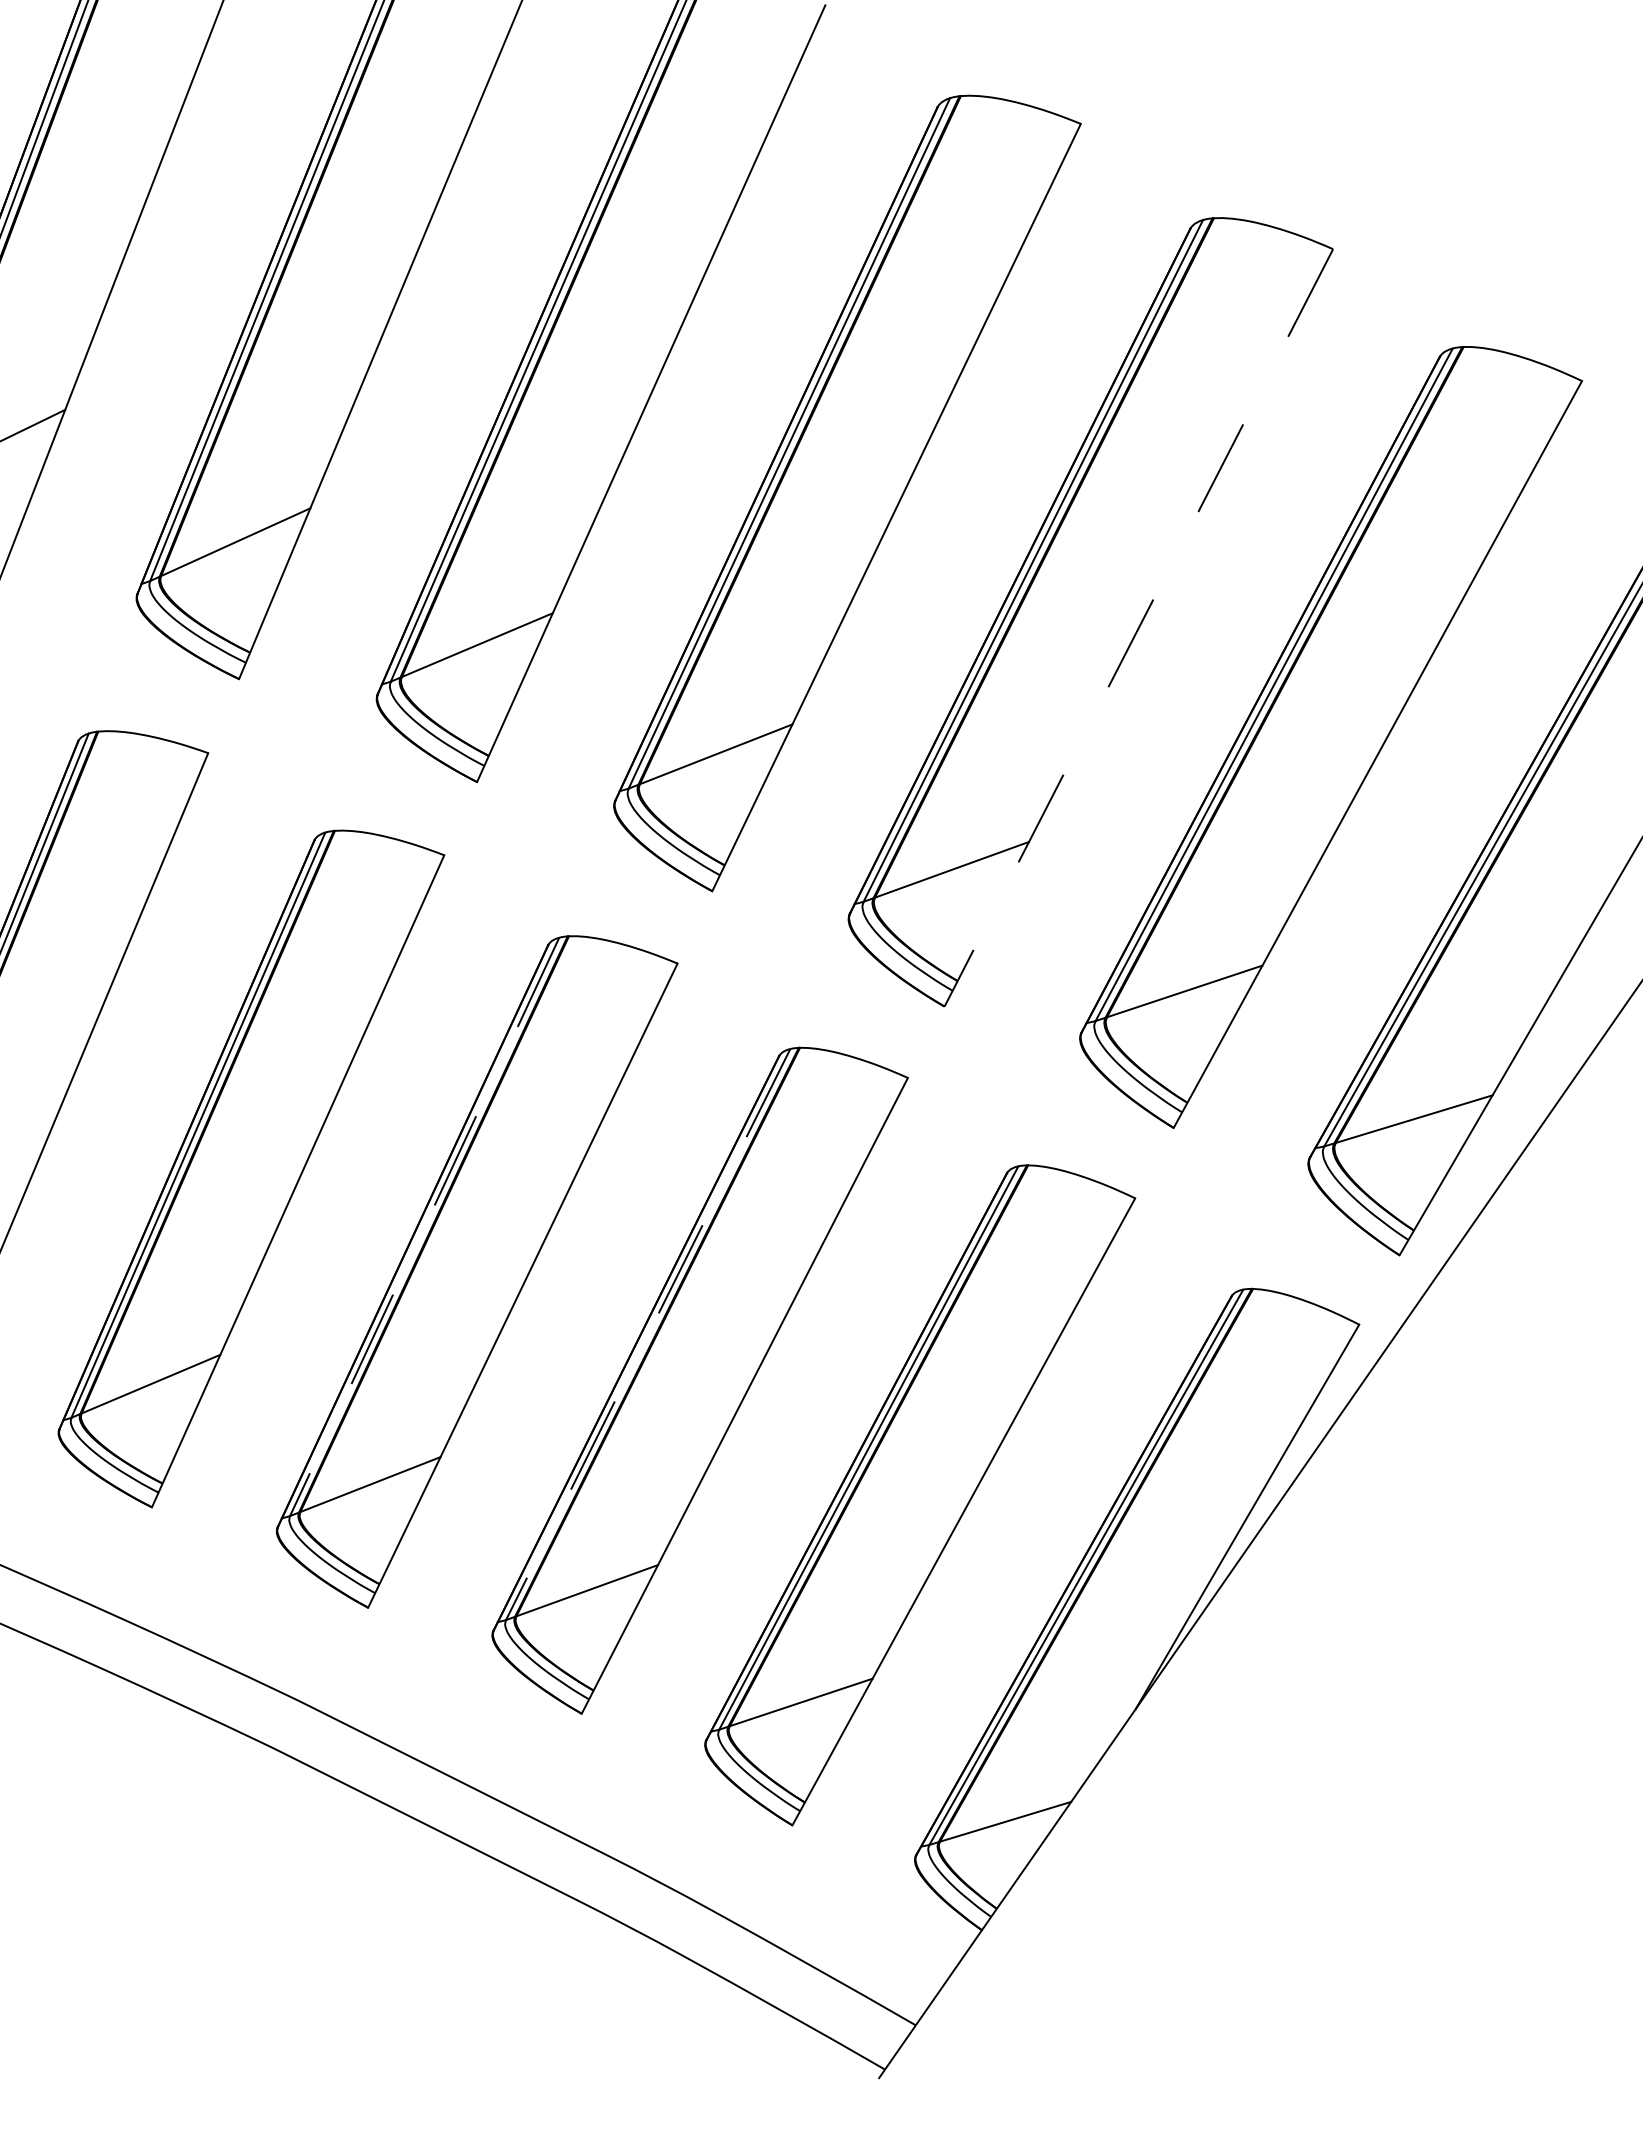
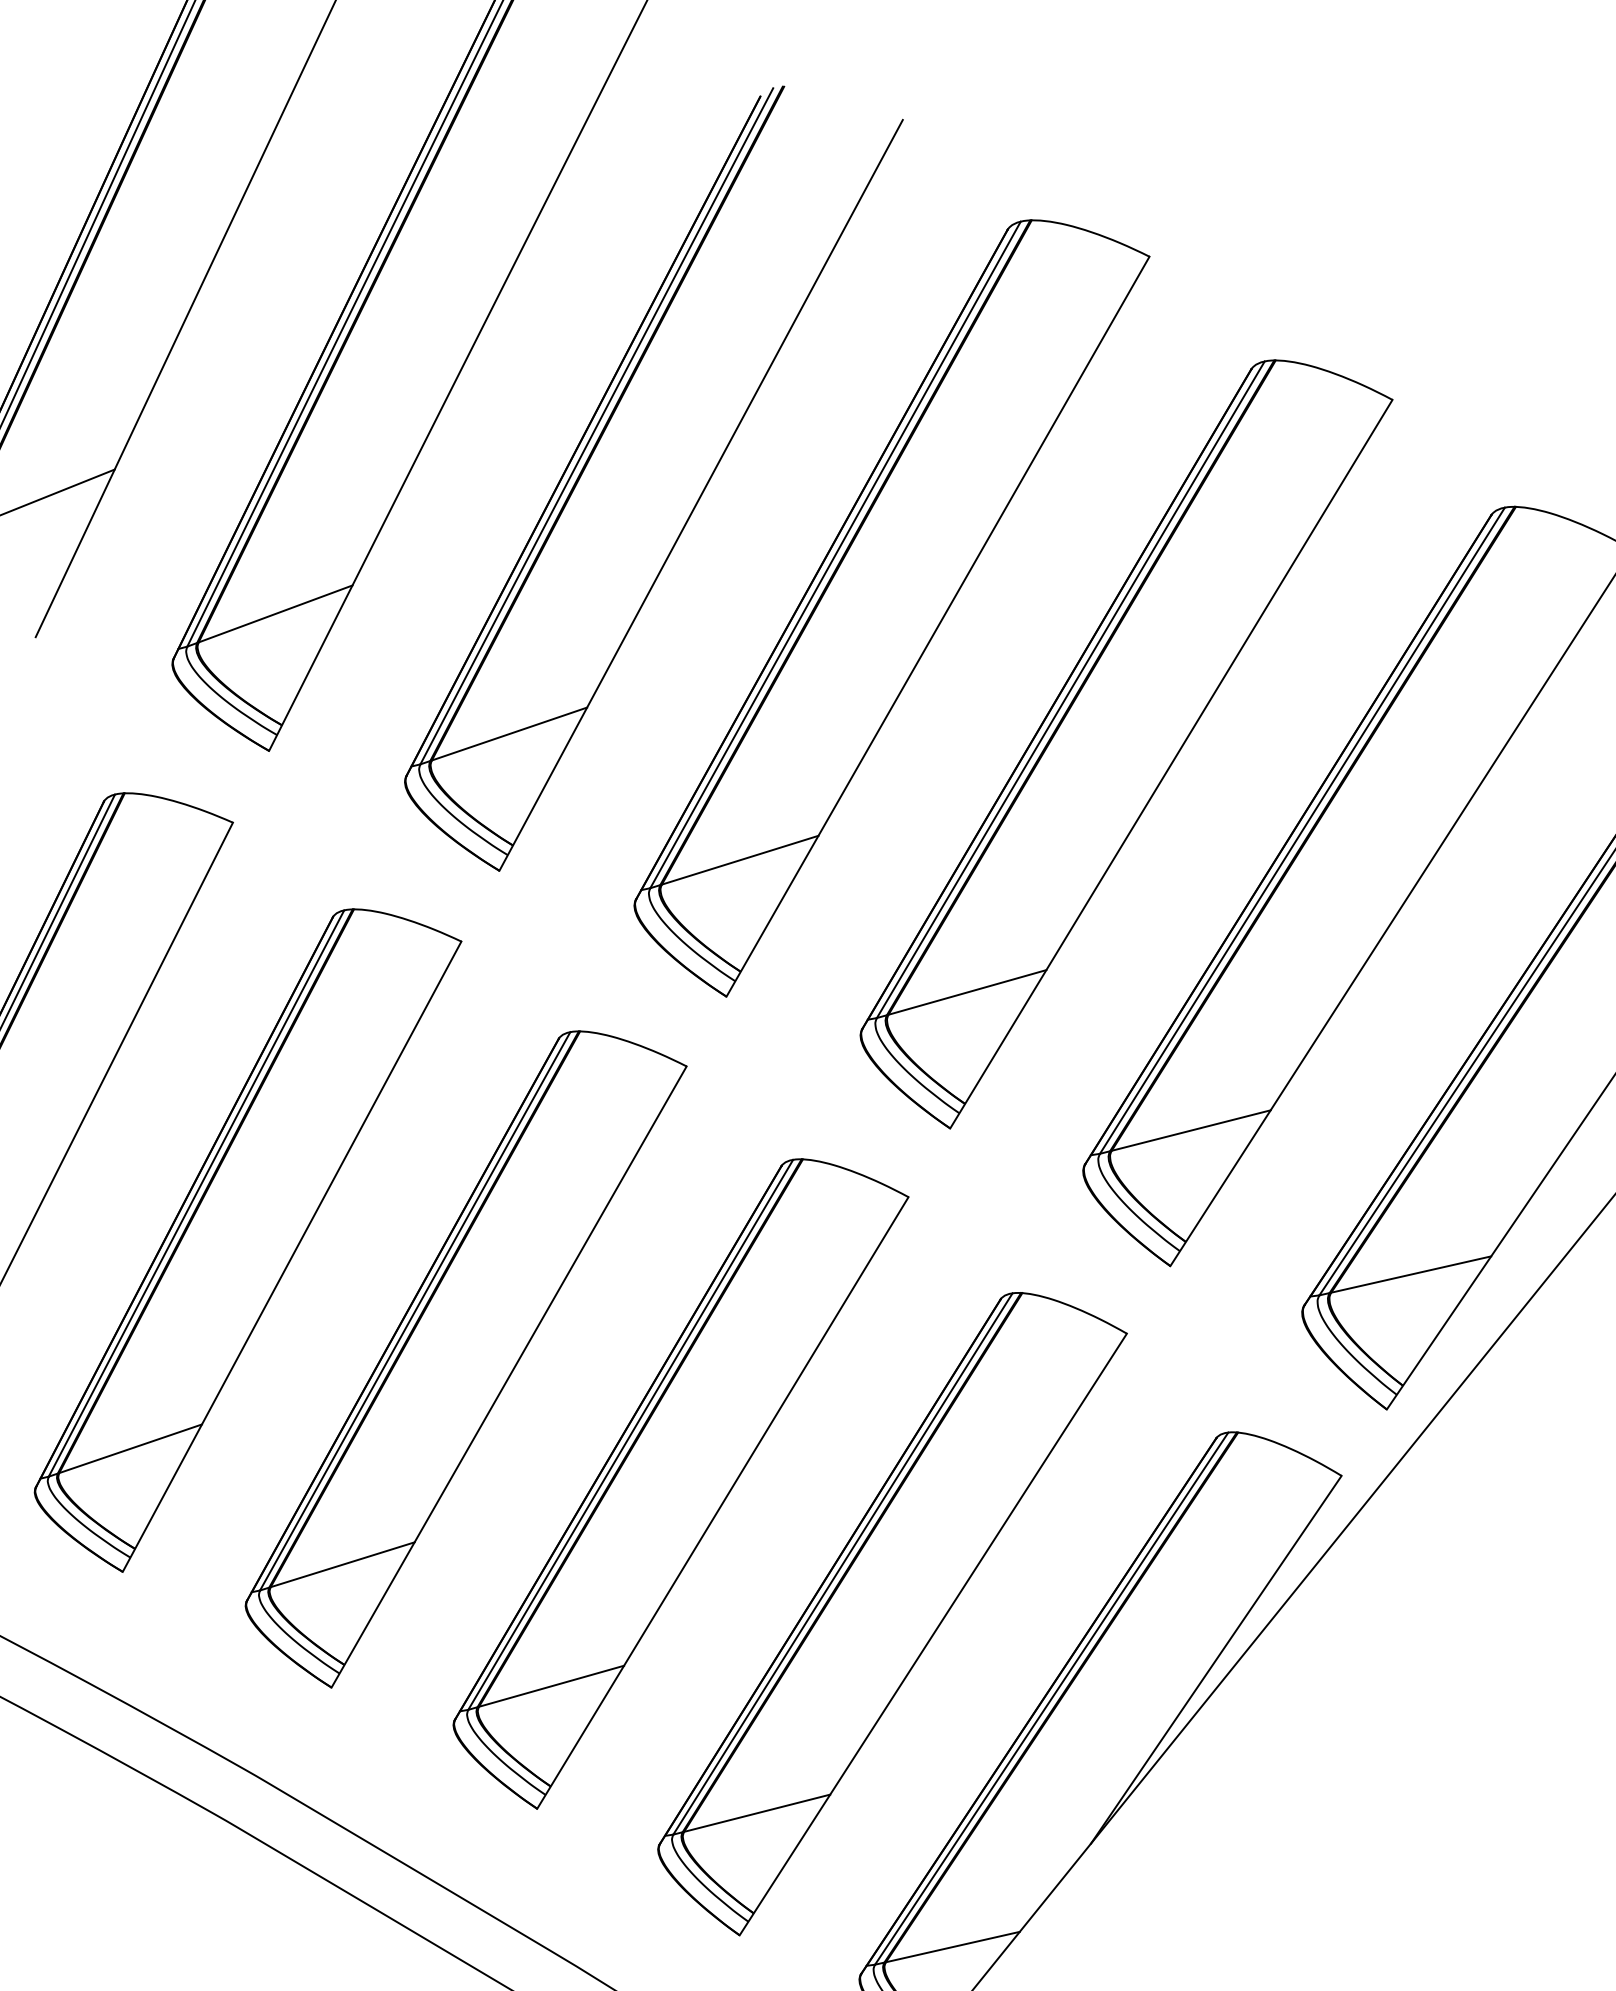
line: (1138, 627) -> (1171, 763), dashed -> solid
line: (424, 1226) -> (415, 1310), dashed -> solid
line: (648, 1334) -> (631, 1434), dashed -> solid

